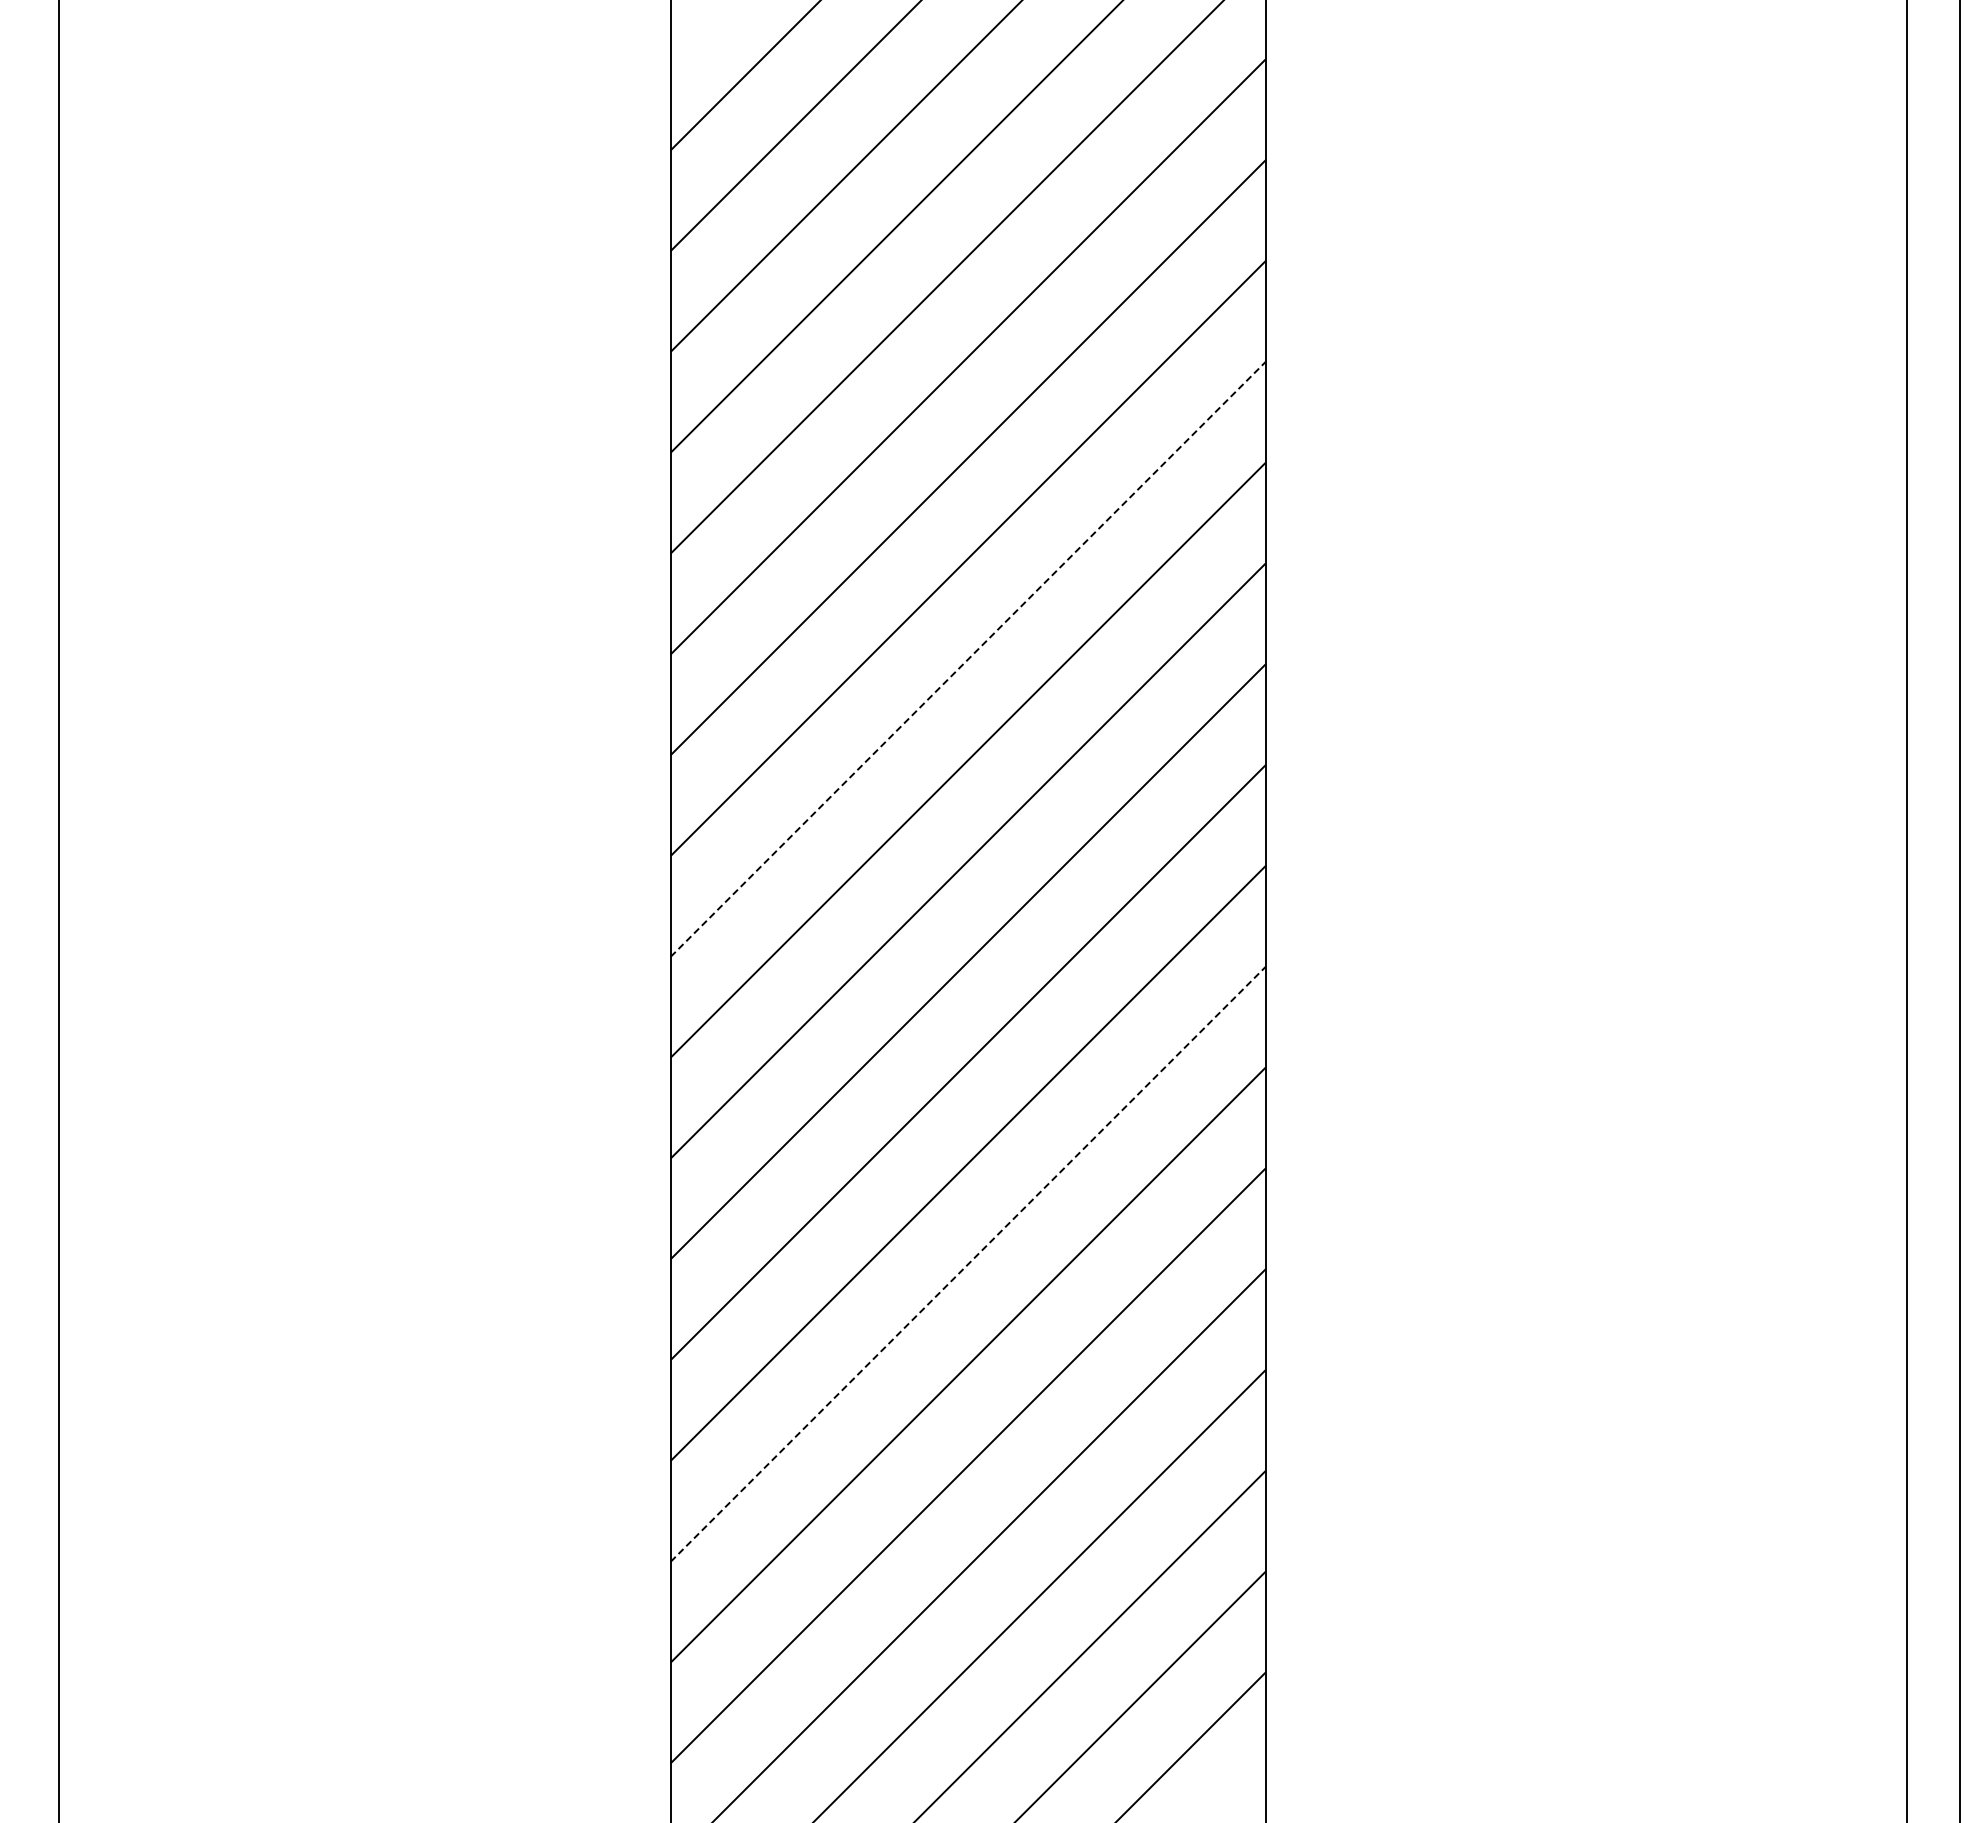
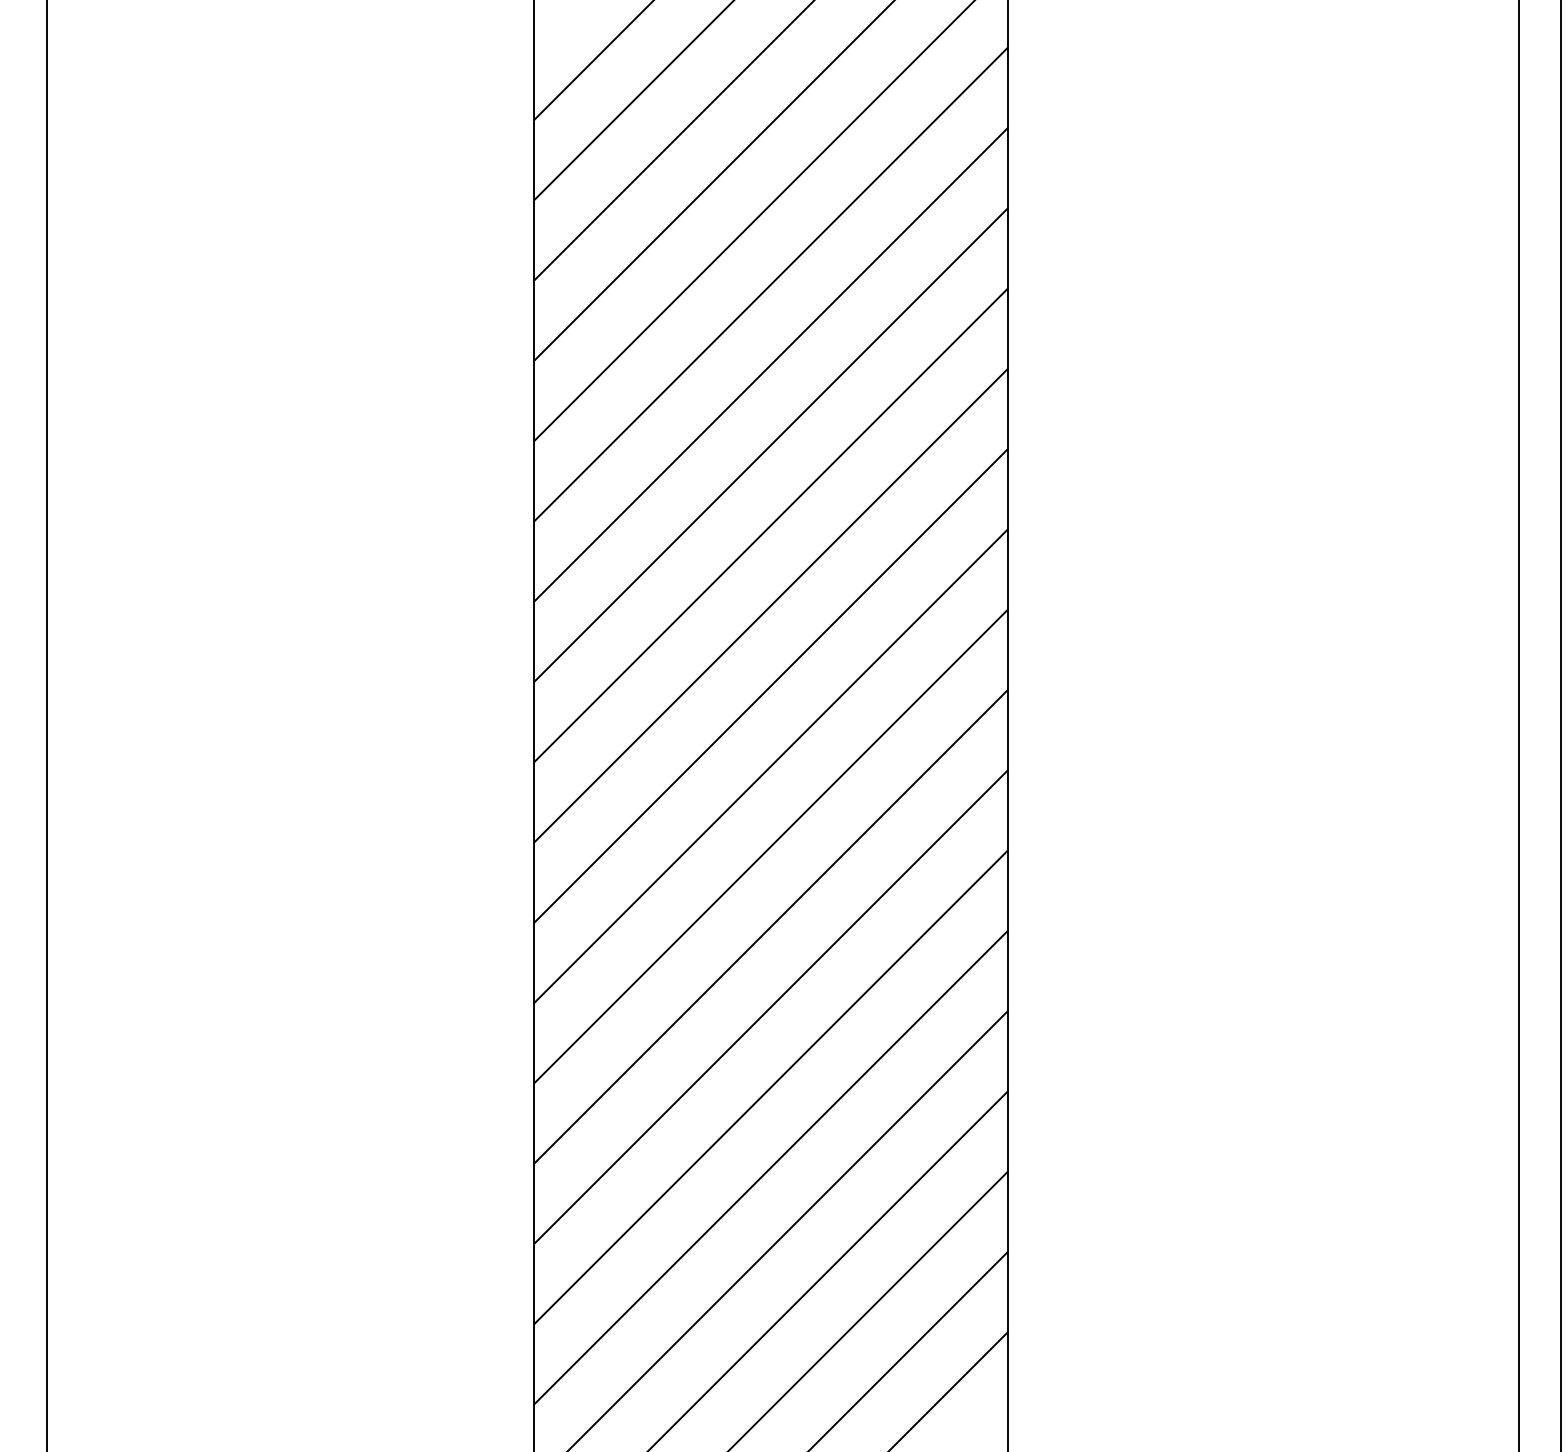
line: (968, 659) -> (771, 525), dashed -> solid
line: (968, 1264) -> (771, 1007), dashed -> solid

